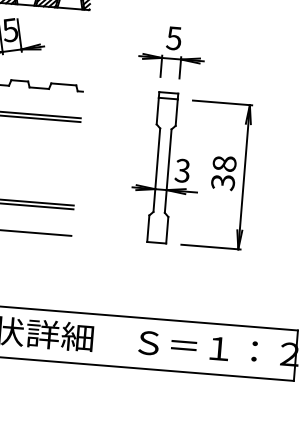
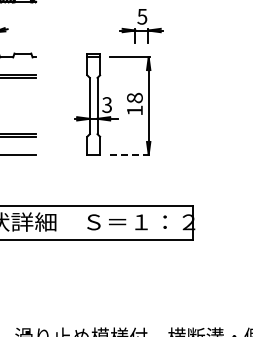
part: (171, 52) -> (141, 26), moved
text: (222, 182) -> (134, 110), 38 -> 18
line: (211, 246) -> (130, 154), solid -> dashed

